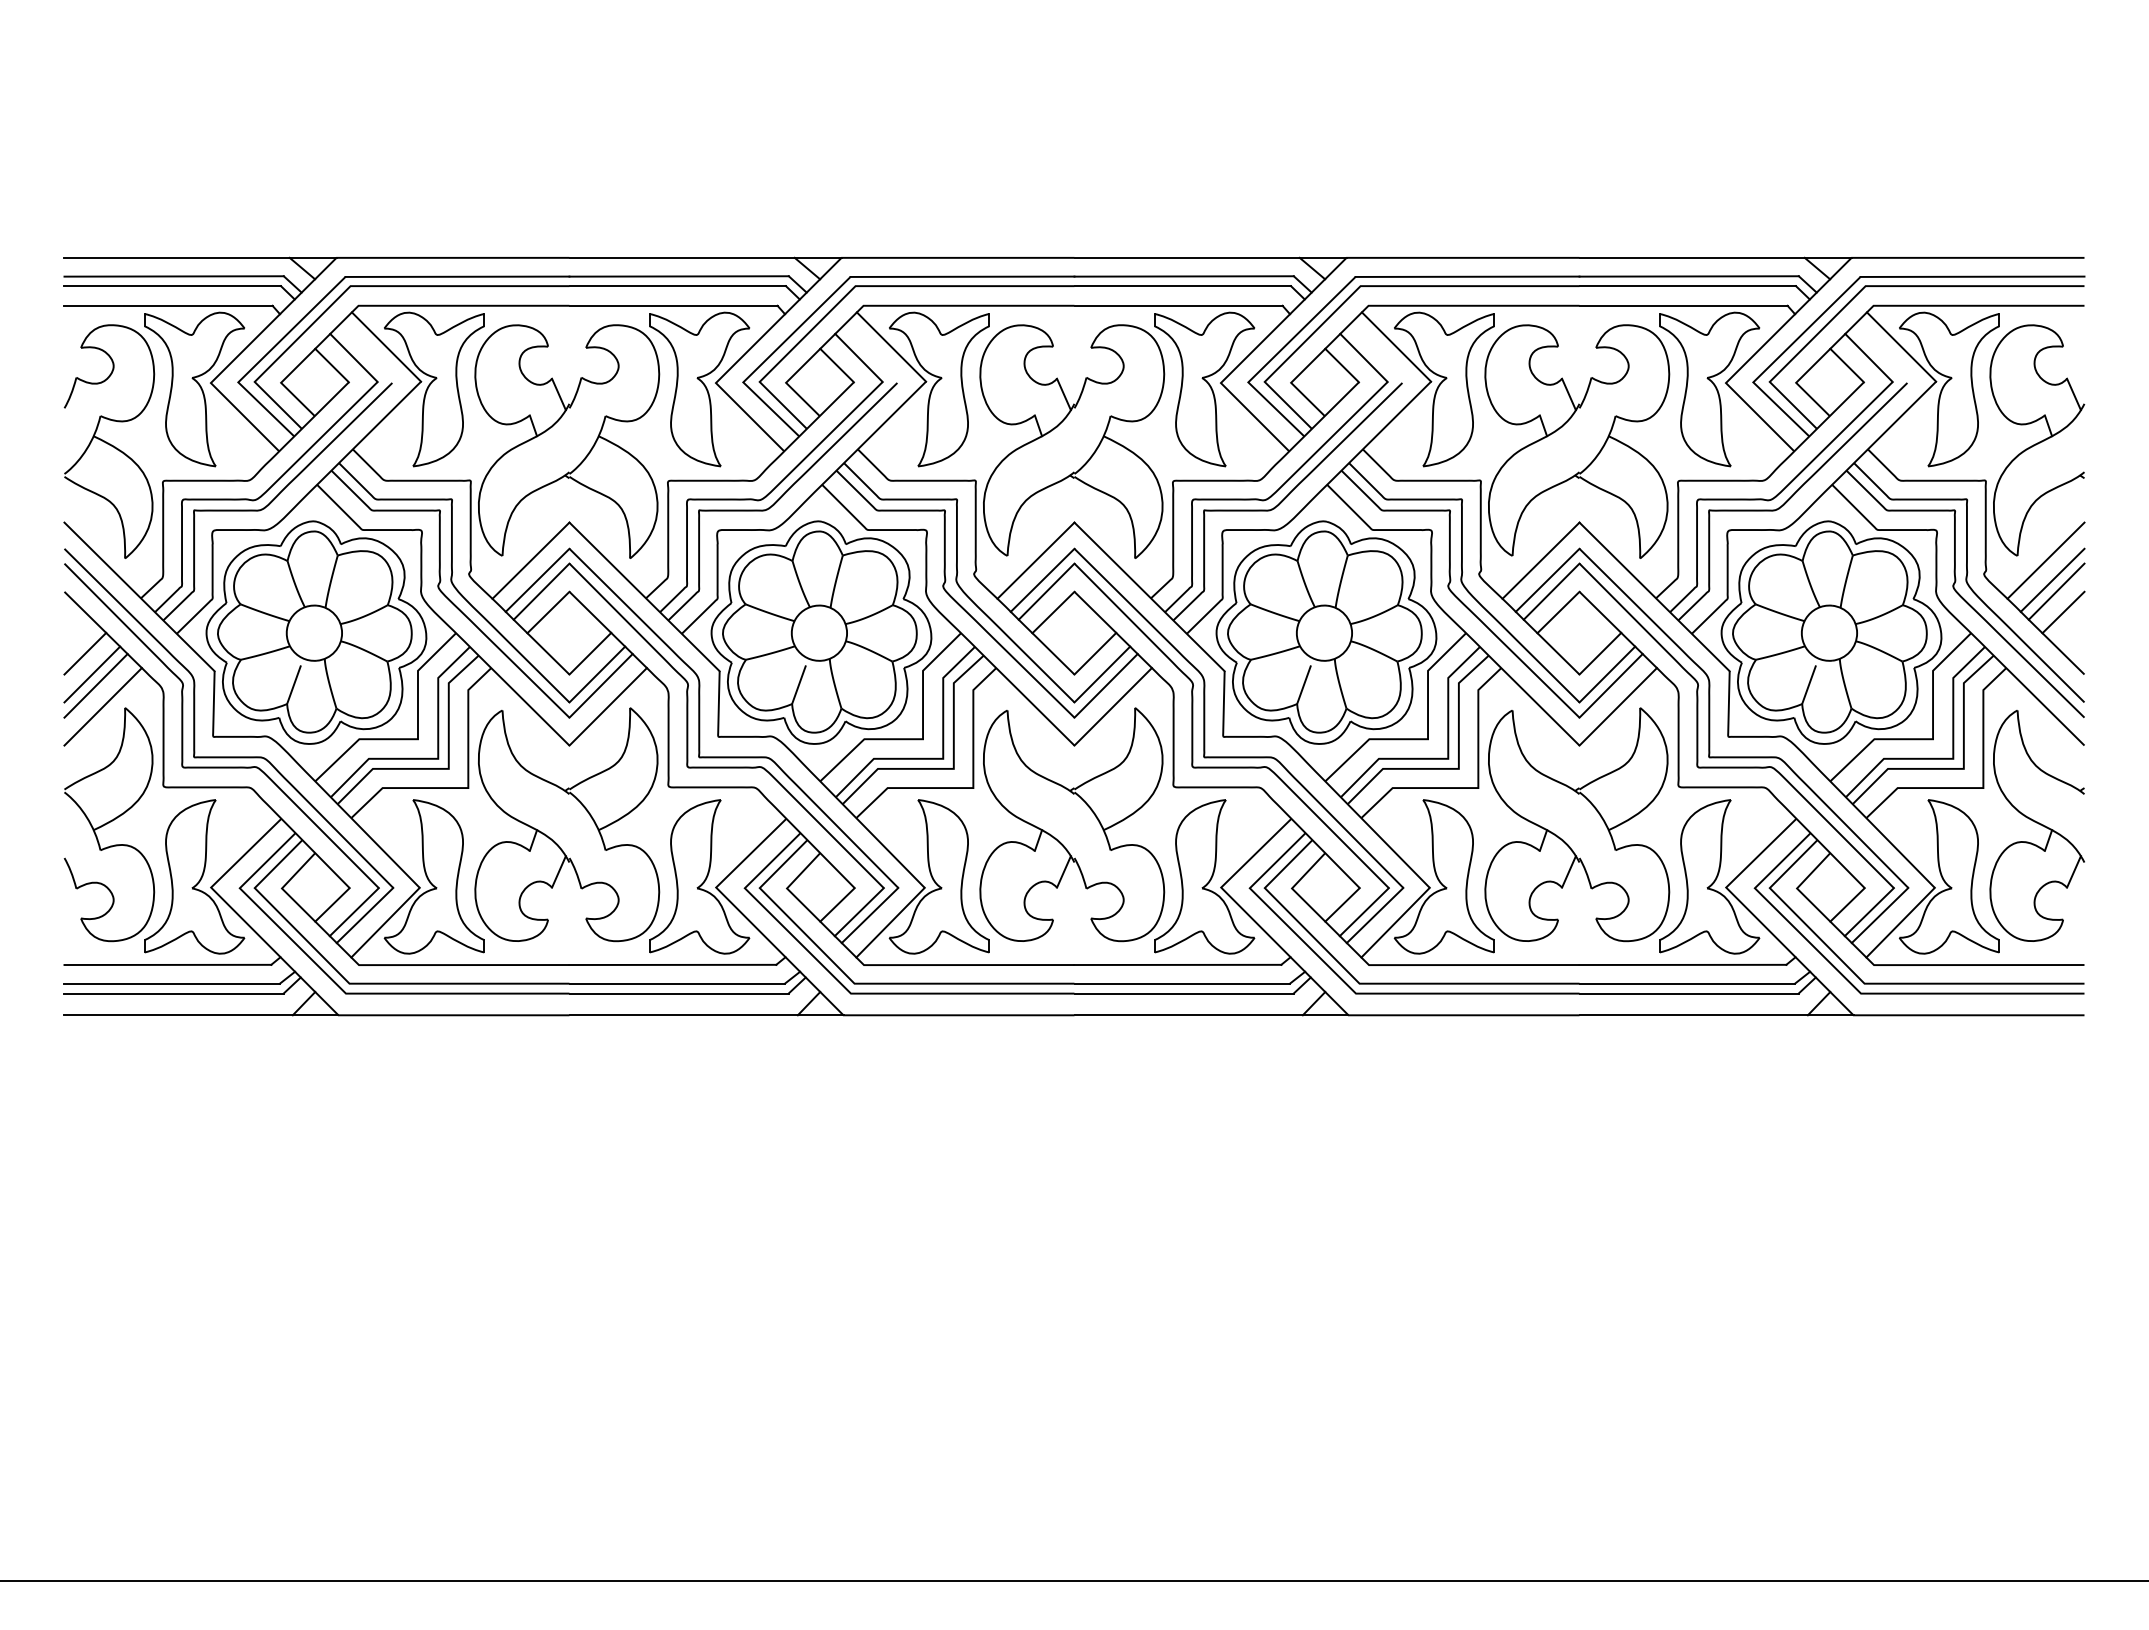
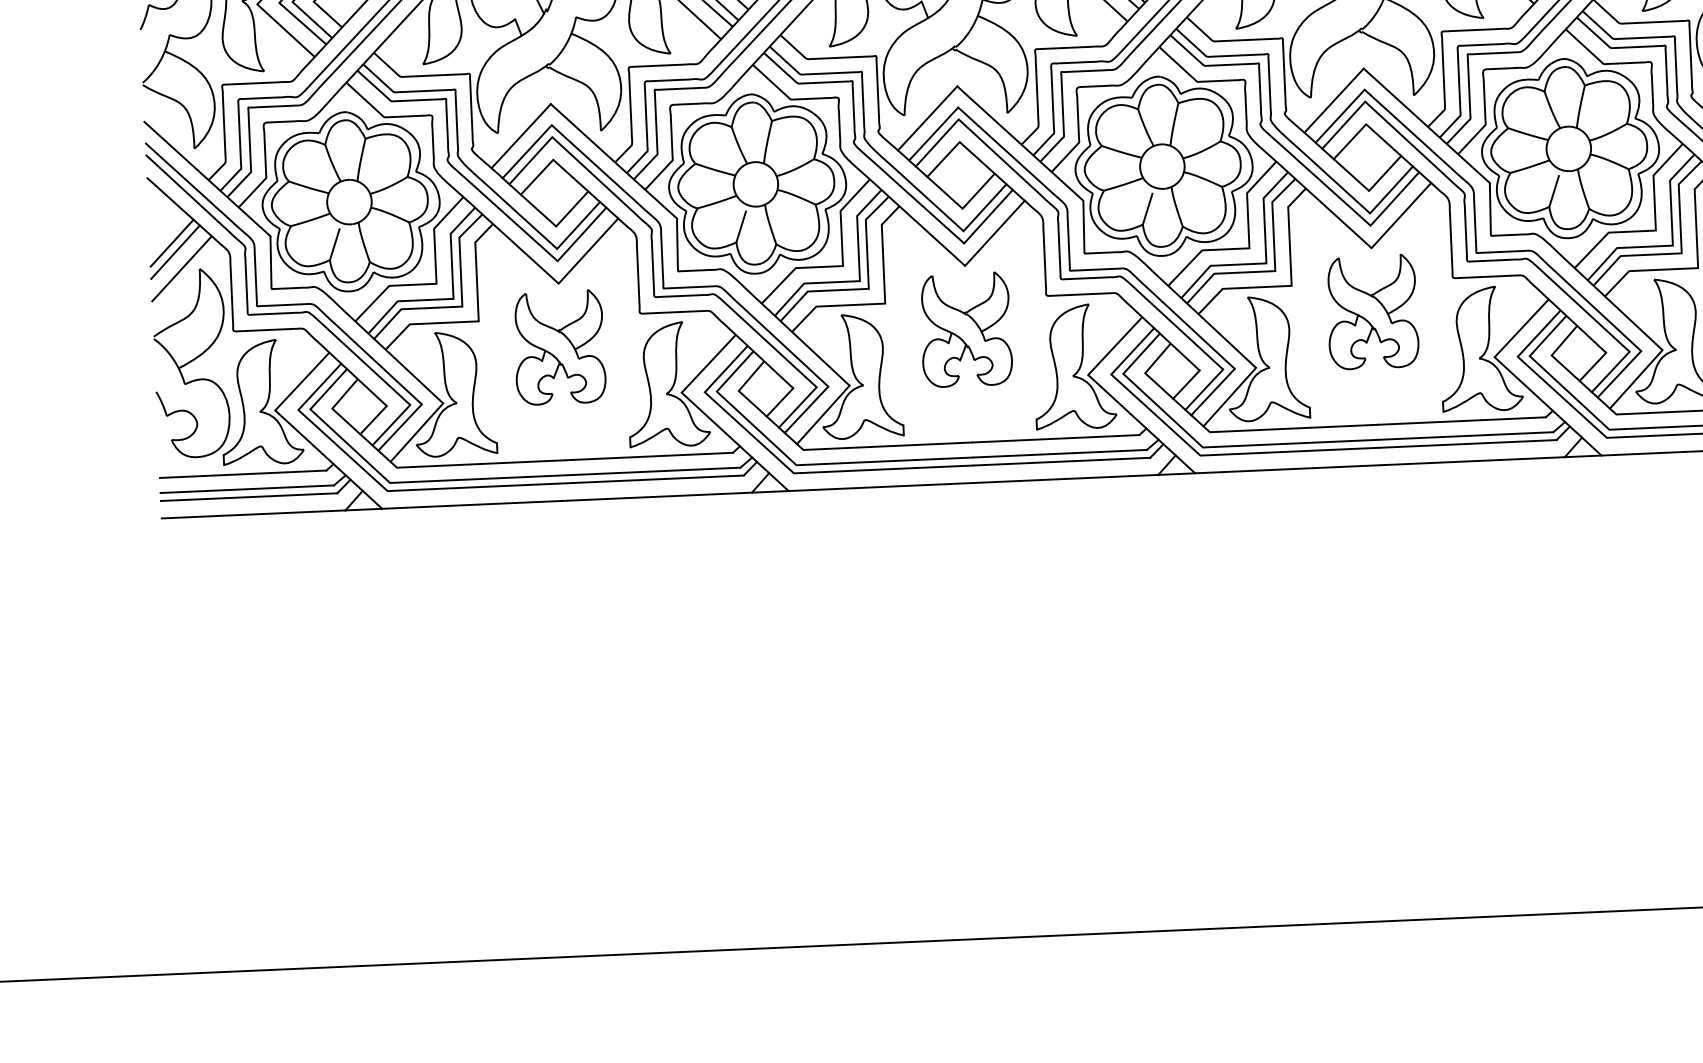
line: (85, 653) -> (165, 226), removed
part: (567, 824) -> (559, 347), size x0.6
part: (1072, 824) -> (966, 329), size x0.6
part: (1577, 824) -> (1372, 311), size x0.6

